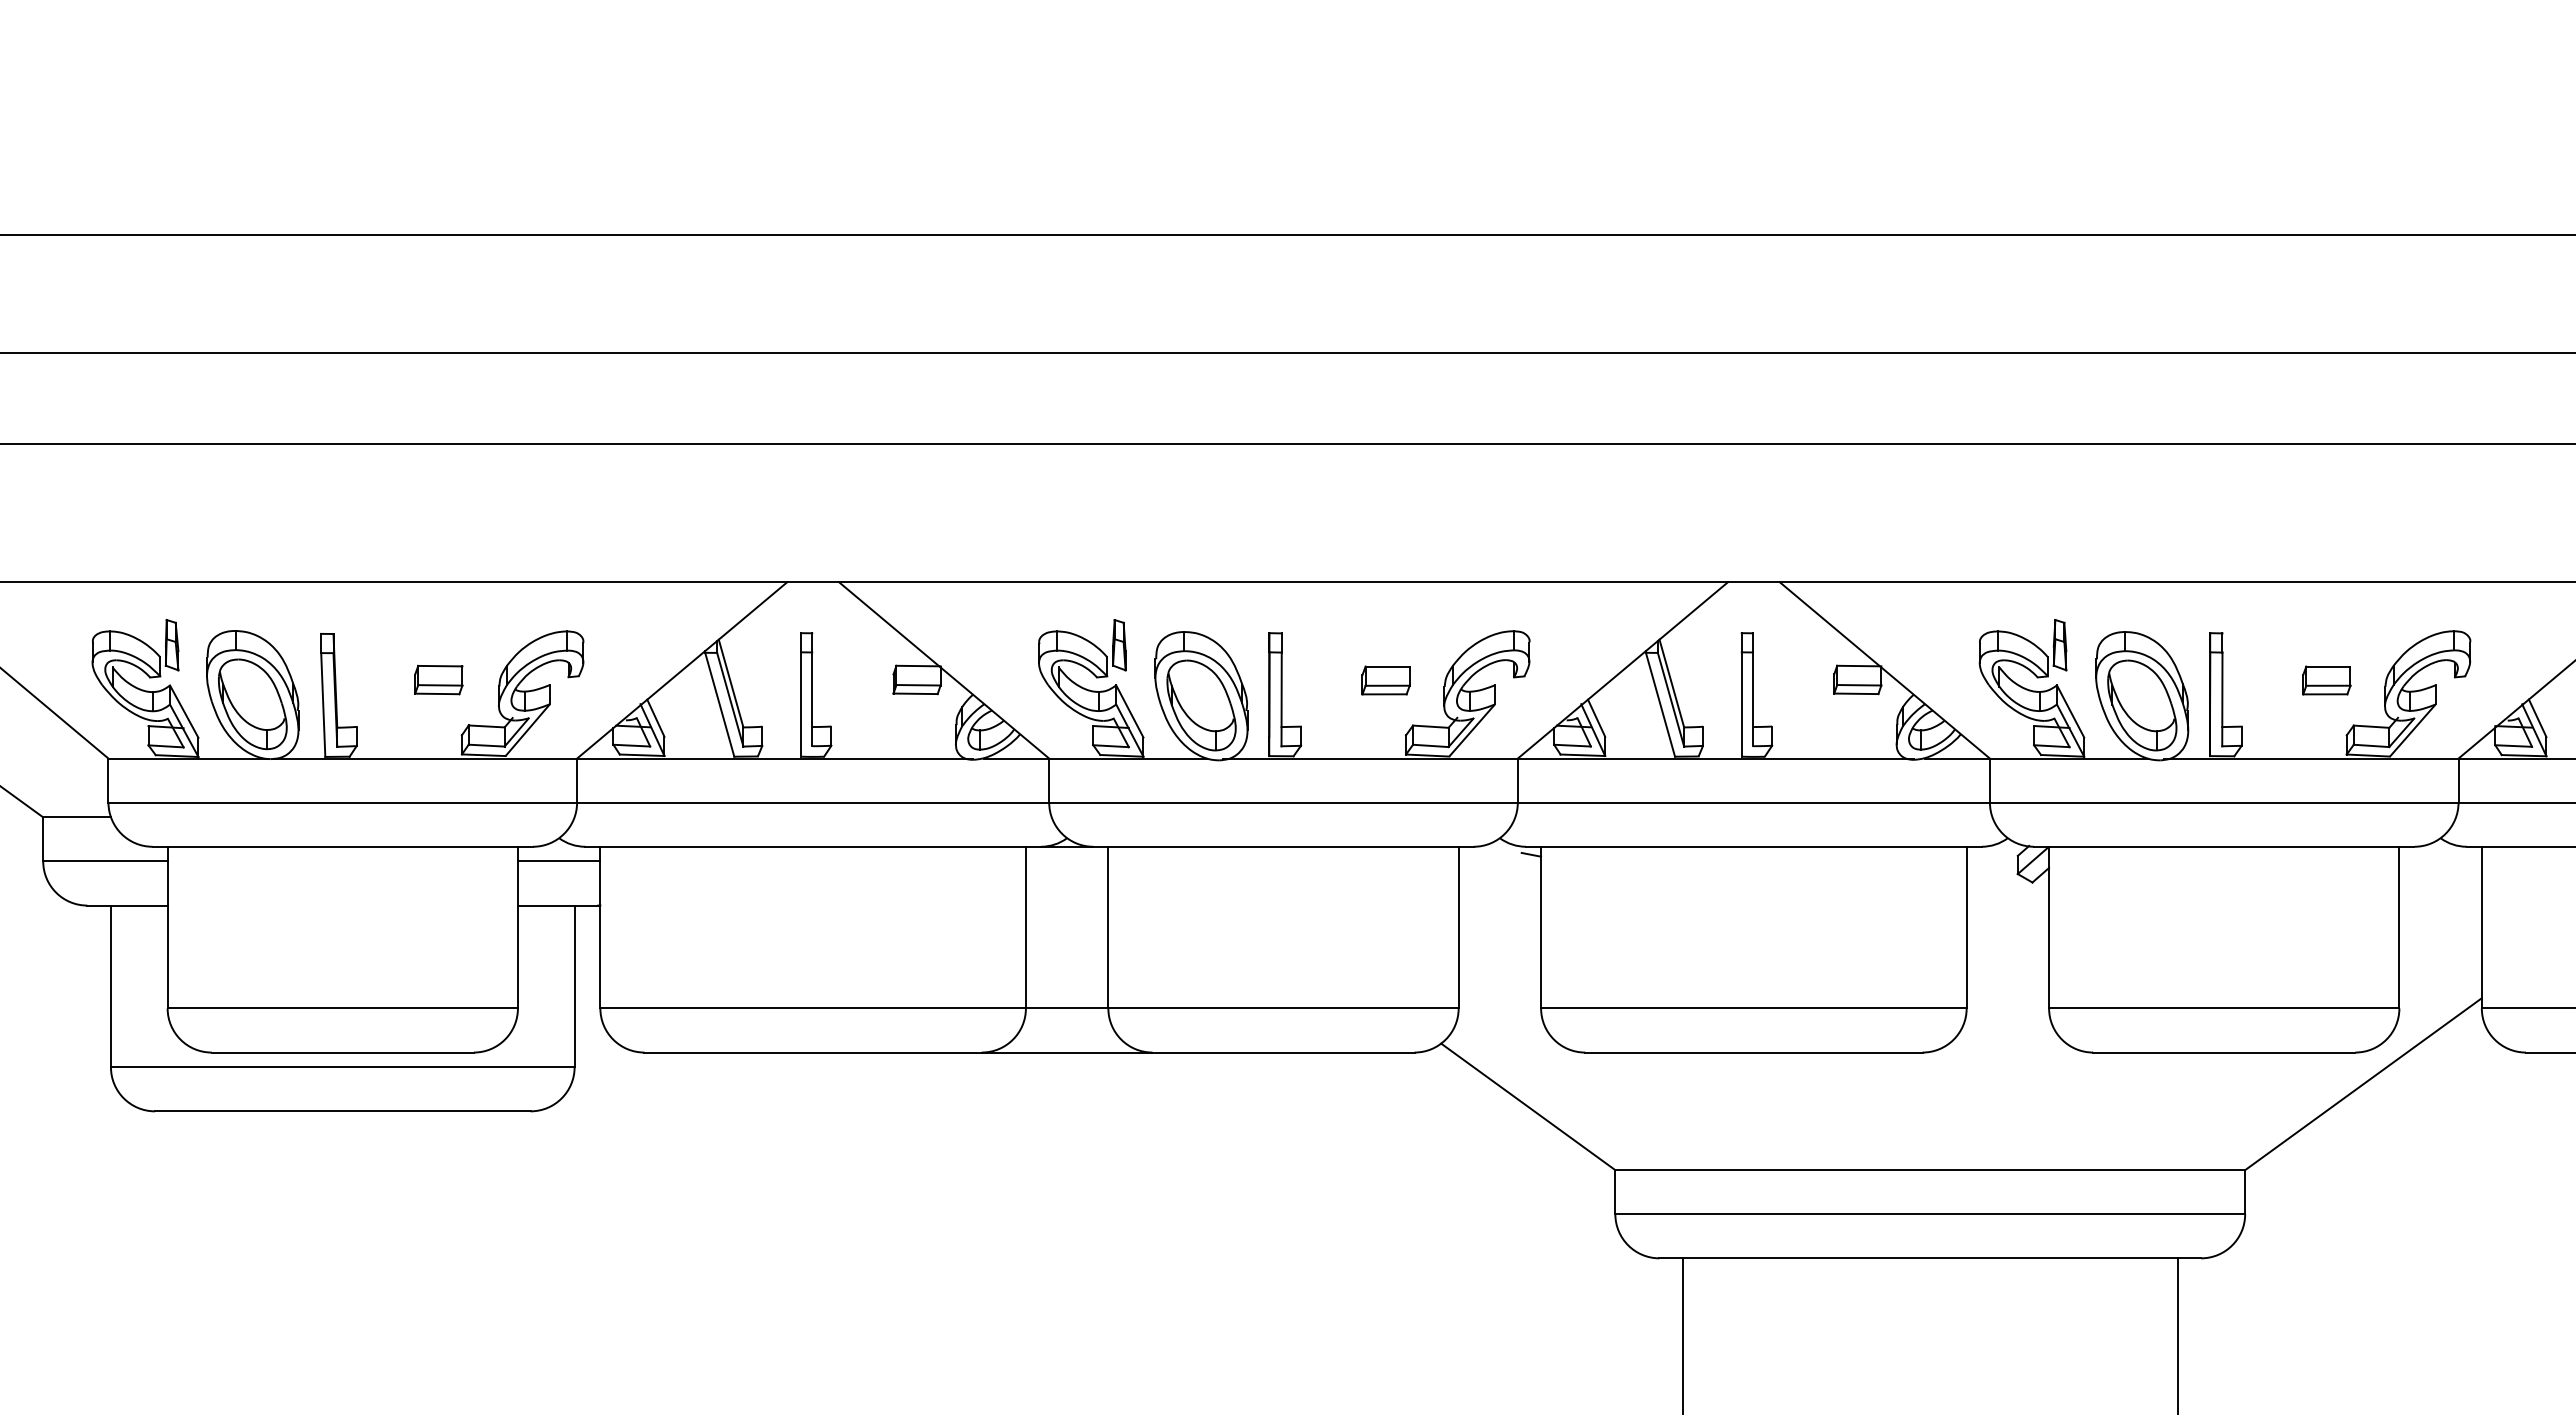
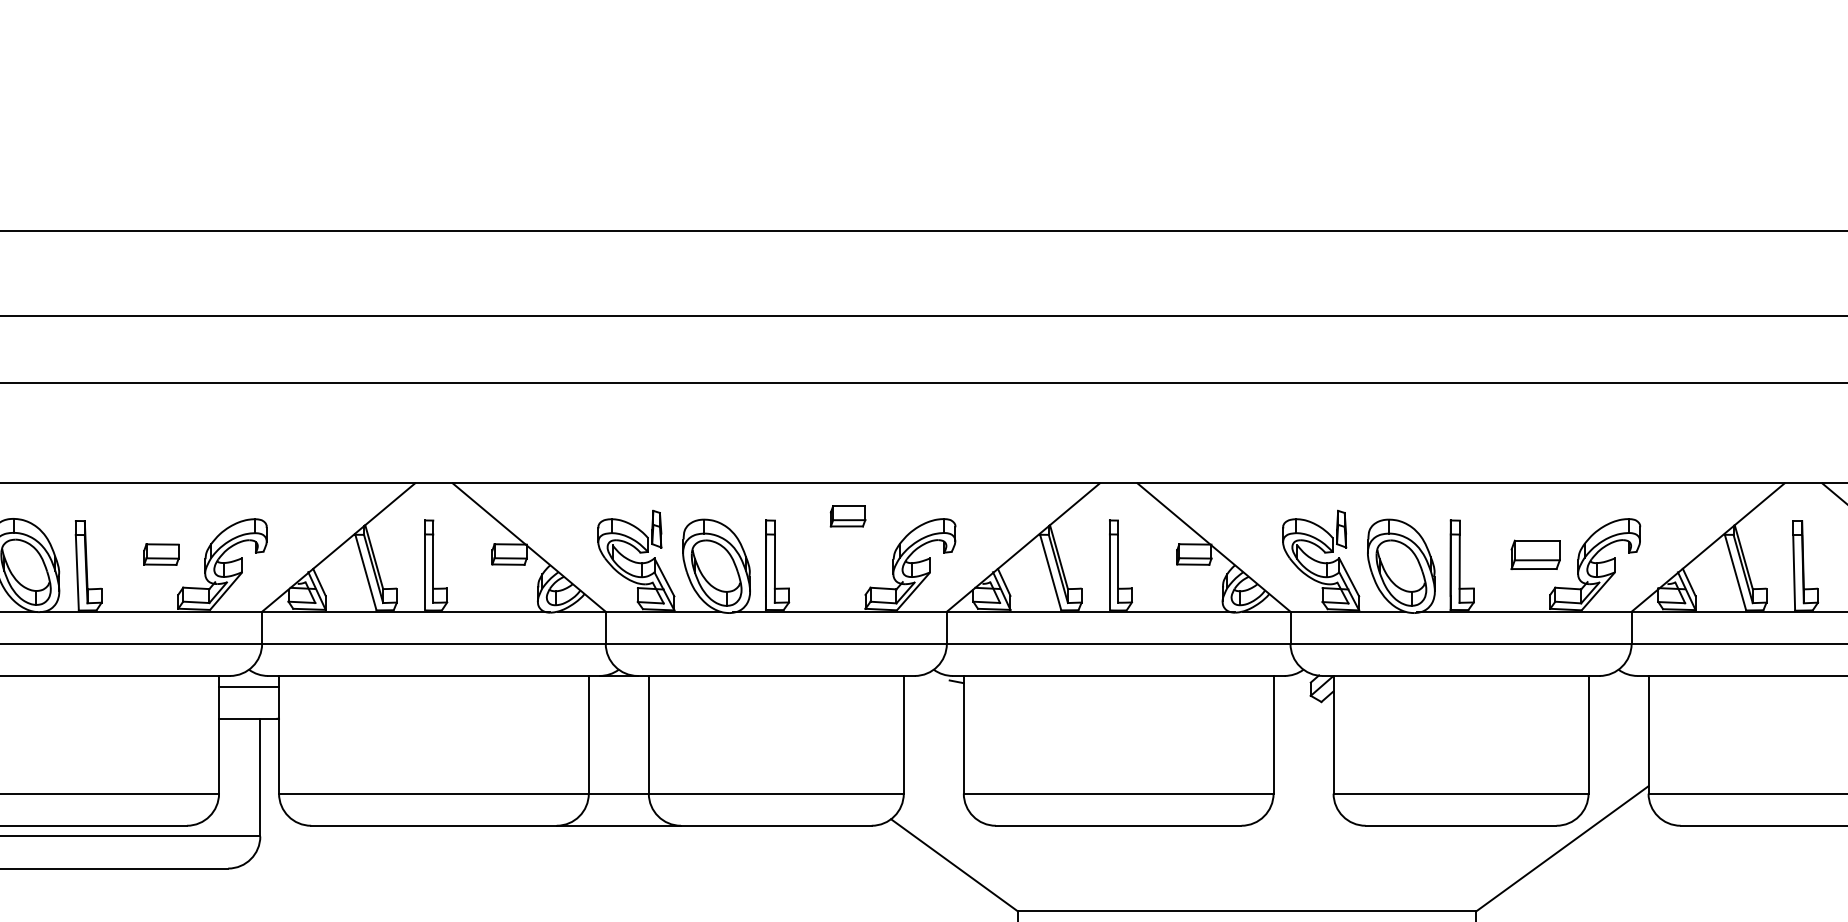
part: (1385, 680) -> (847, 516), moved
part: (2326, 680) -> (1535, 554), size x1.4

